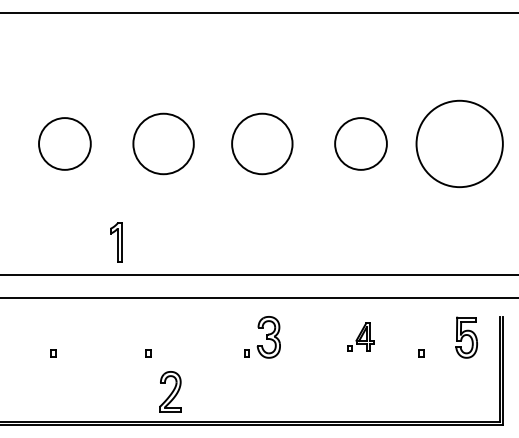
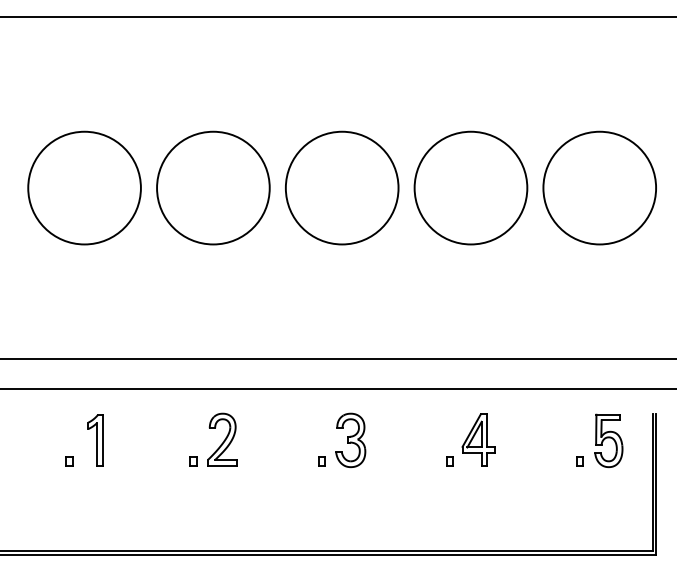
circle: (64, 143) -> (84, 187), size x1.67
circle: (163, 143) -> (213, 187), size x1.43
circle: (262, 143) -> (342, 187), size x1.43
circle: (360, 143) -> (470, 187), size x1.67
part: (116, 242) -> (95, 440), moved
part: (360, 336) -> (470, 439), size x1.43
part: (421, 353) -> (579, 461), moved
part: (170, 391) -> (222, 439), moved

